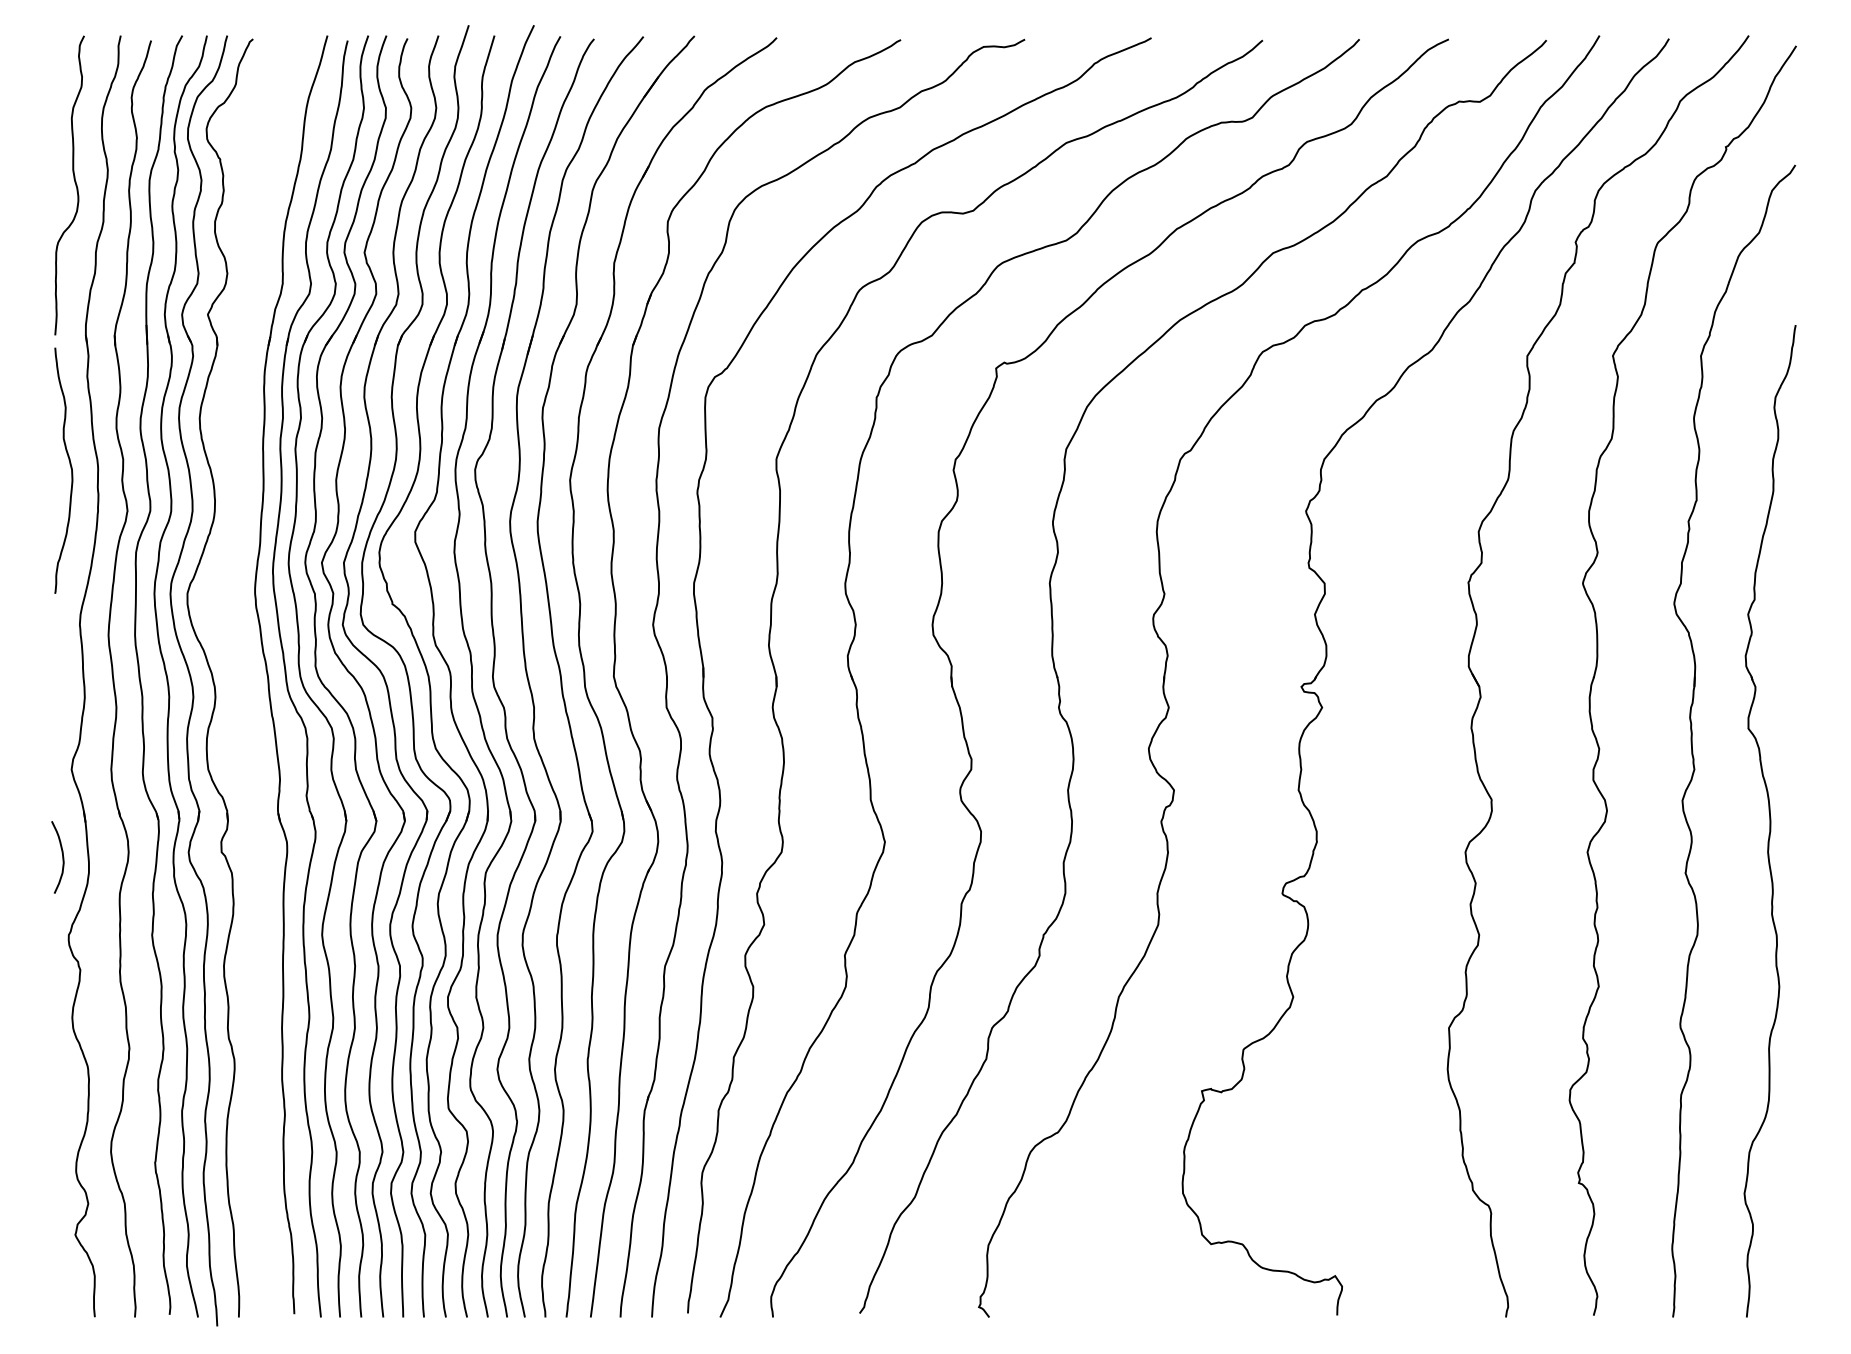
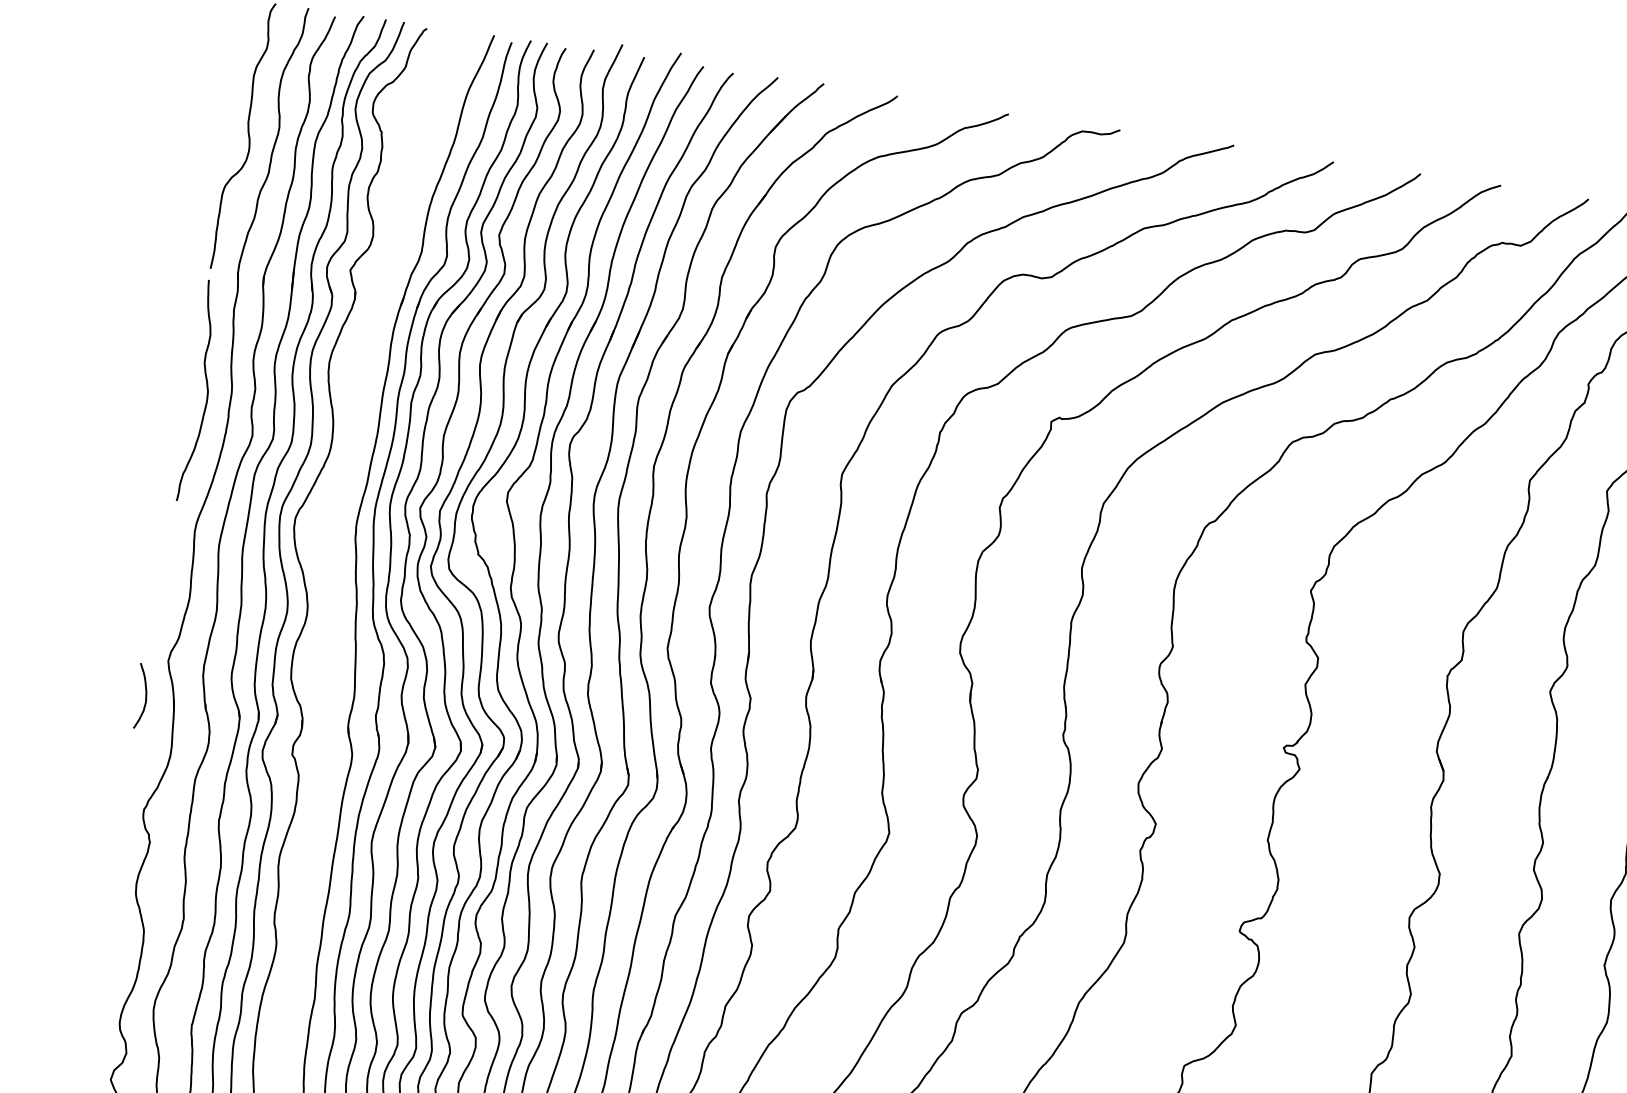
curve: (62, 857) -> (145, 697), moved

